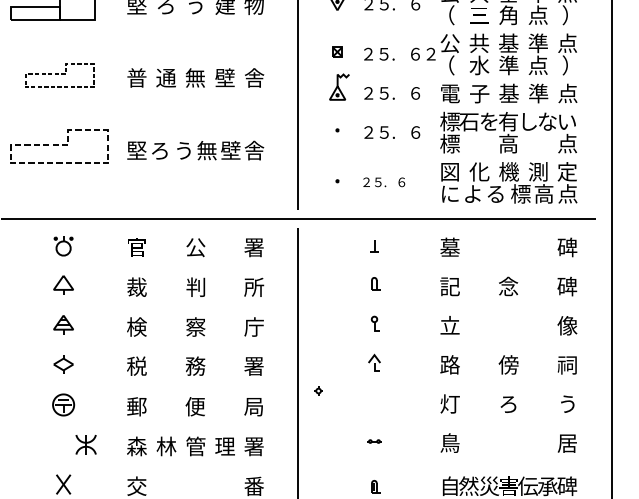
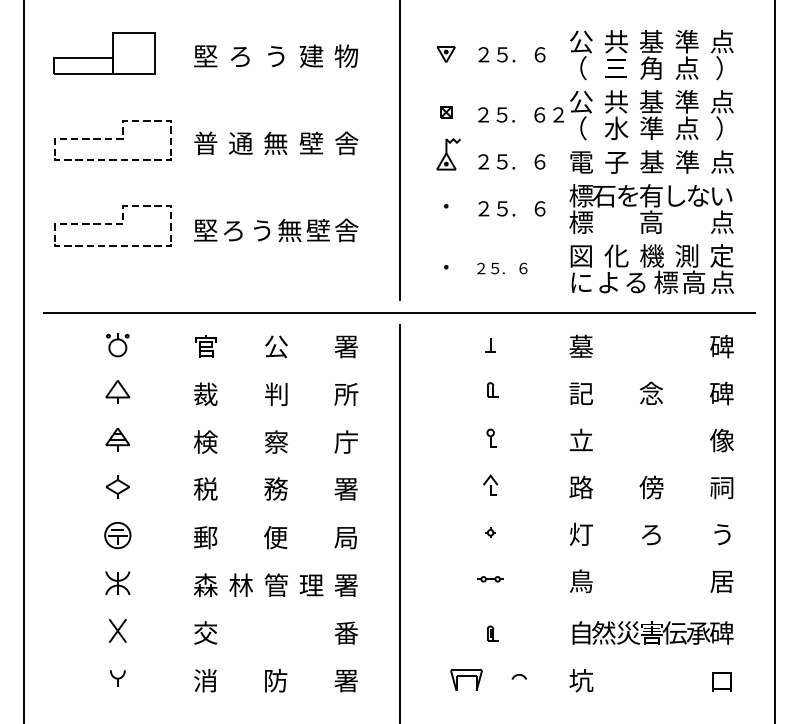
part: (59, 75) -> (112, 140), size x1.43
part: (318, 390) -> (490, 532), moved
part: (374, 441) -> (490, 579), size x1.43
part: (85, 444) -> (117, 582), moved

